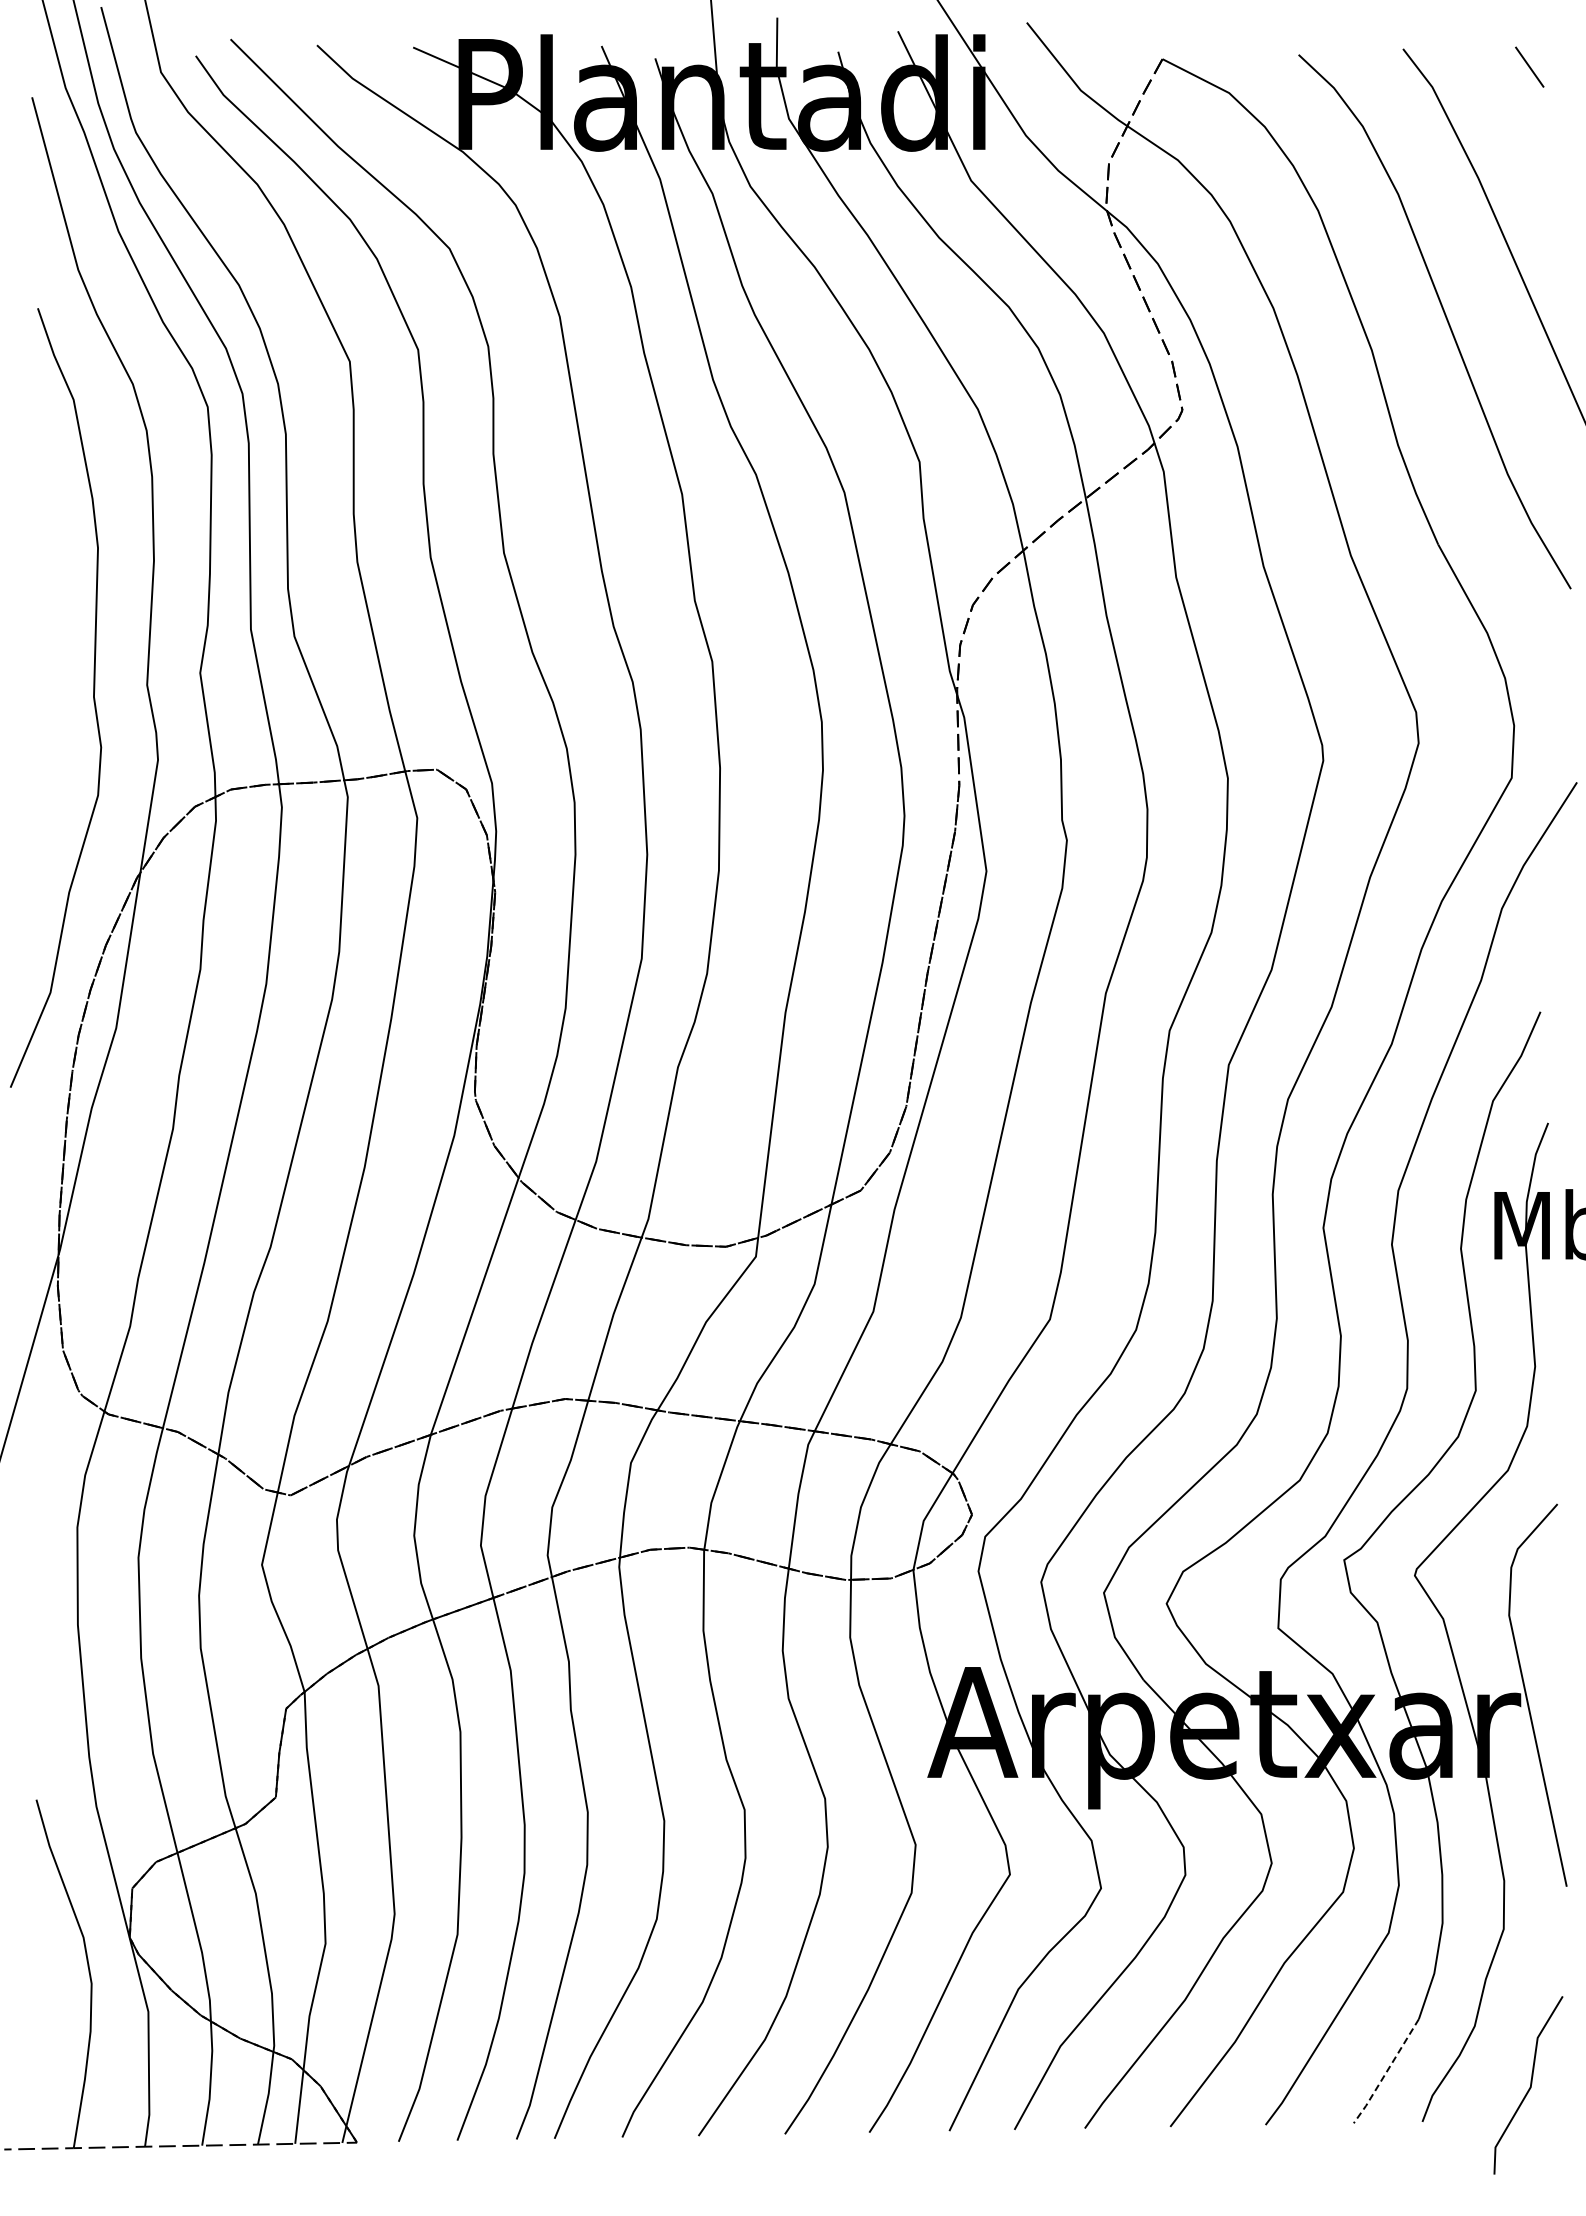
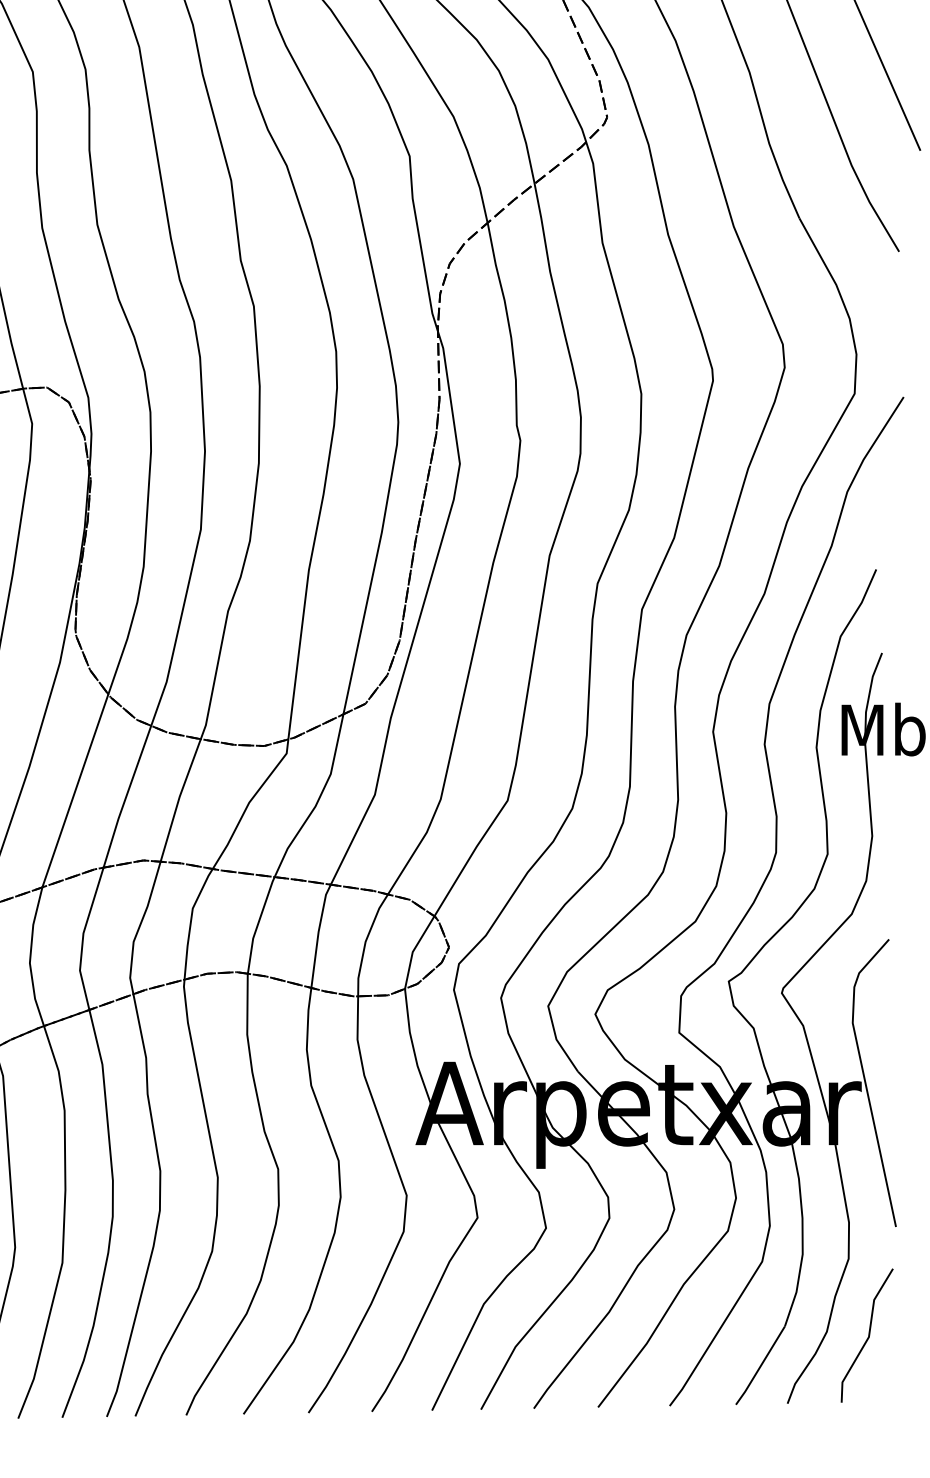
line: (1386, 2072) -> (760, 1366), dashed -> solid
line: (1530, 2085) -> (868, 1335), moved

